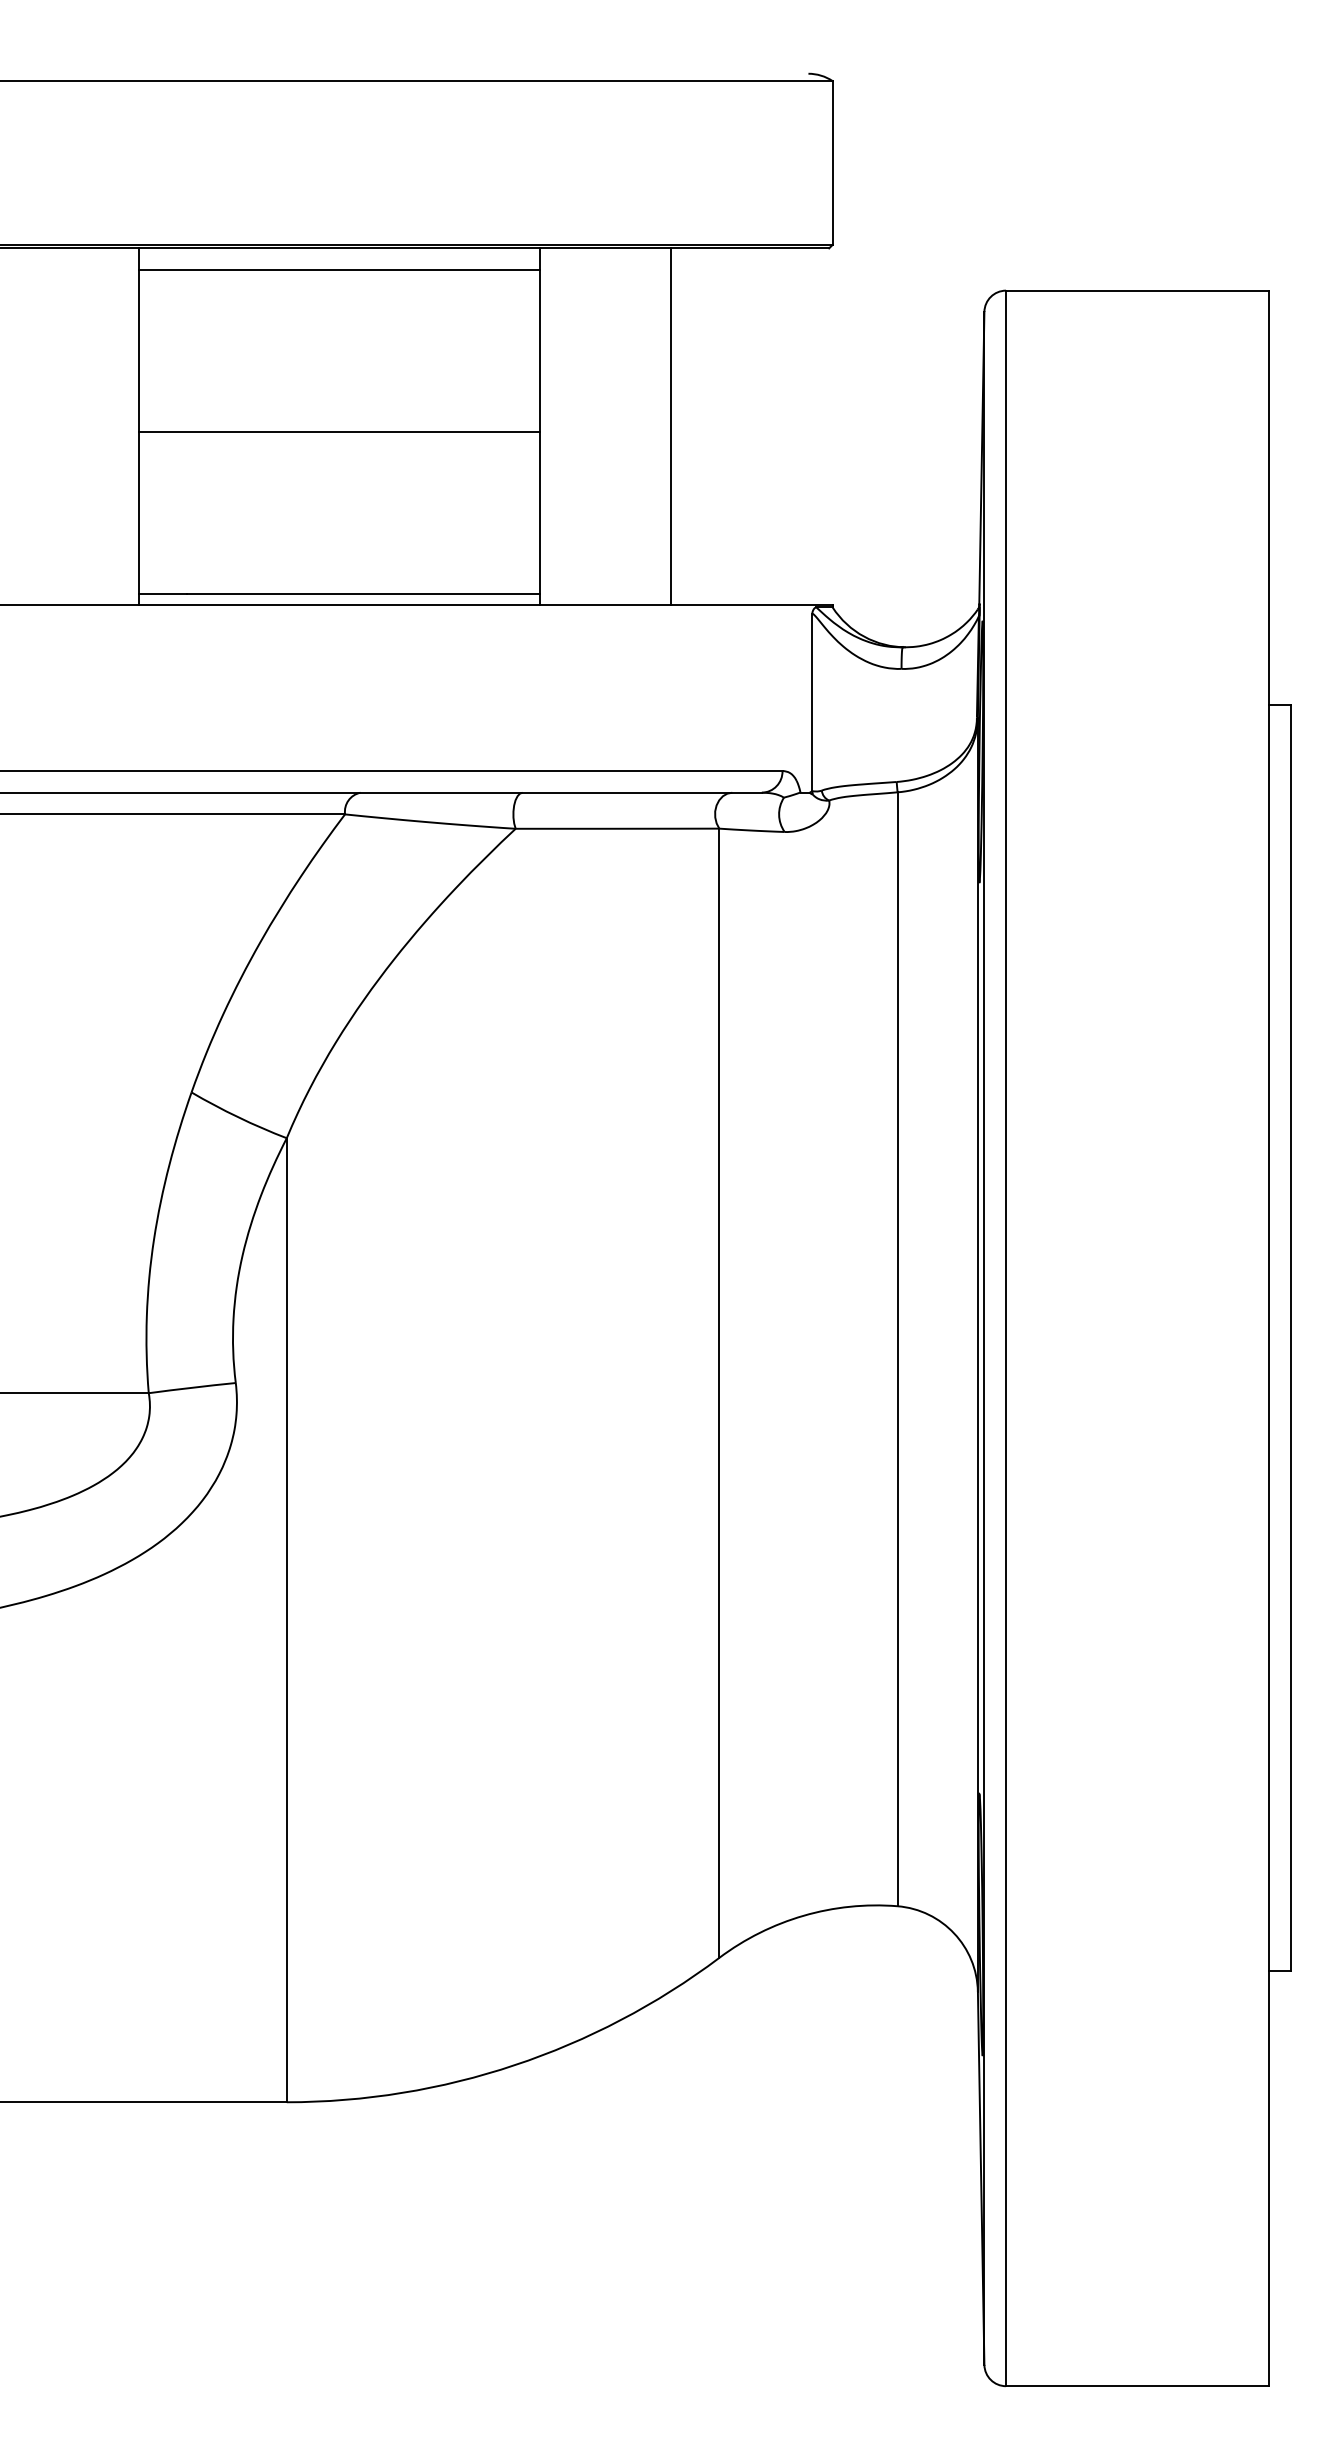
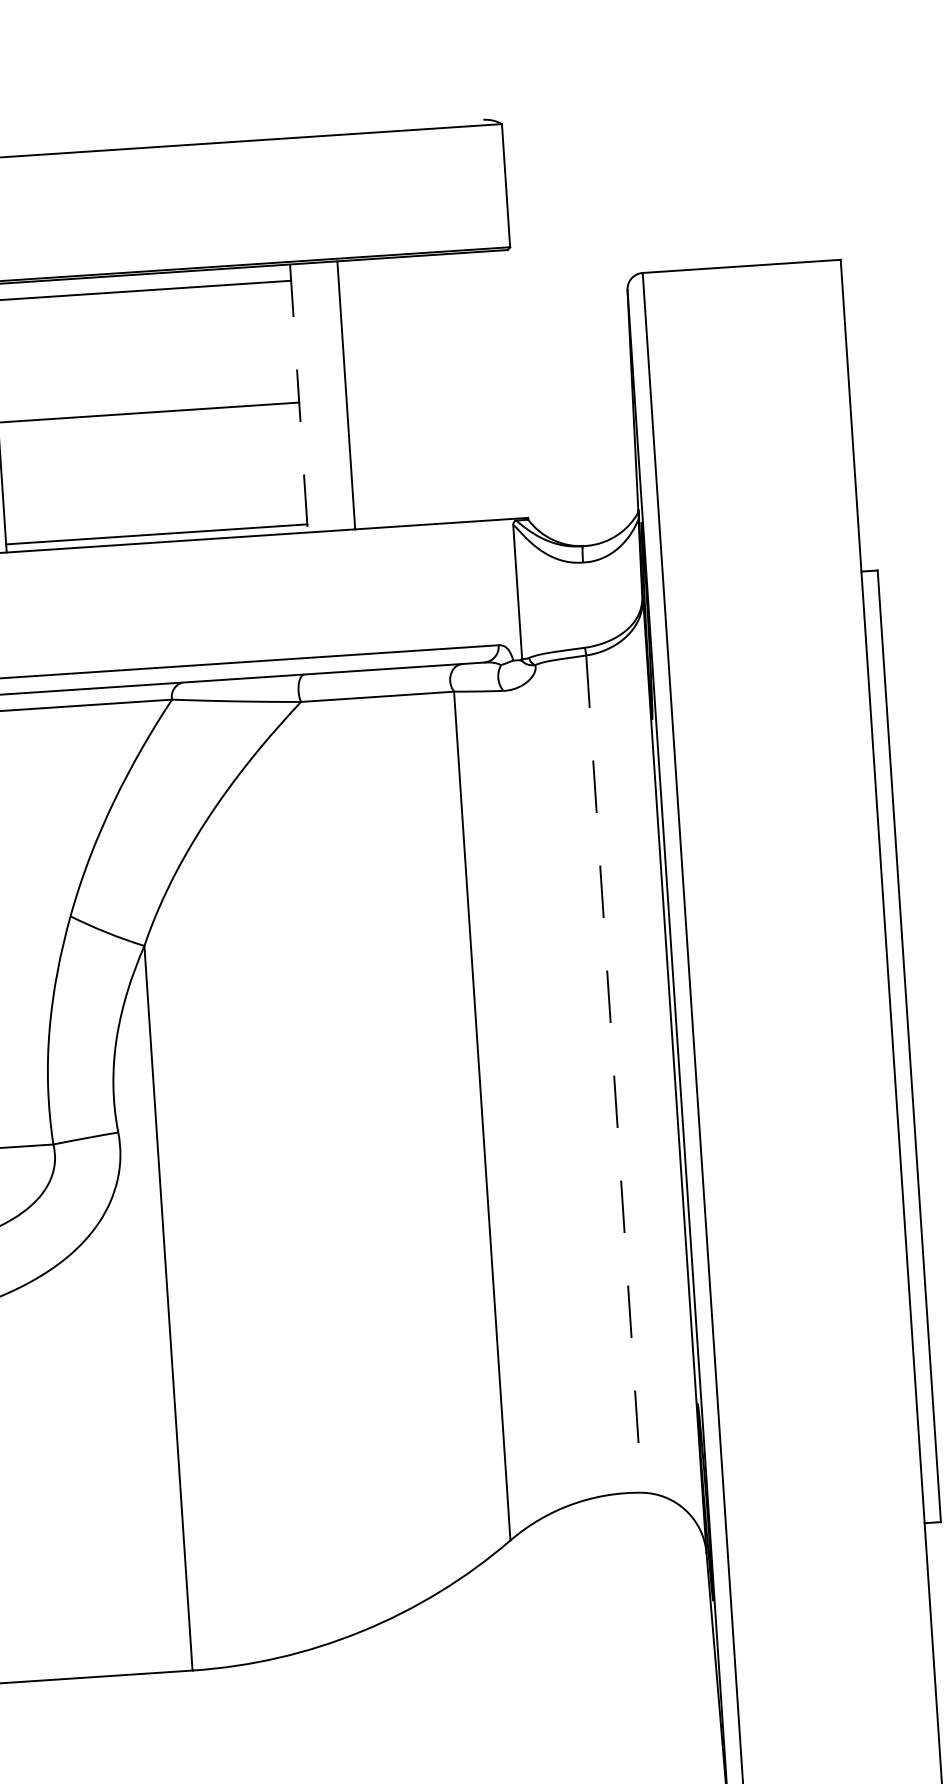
line: (670, 426) -> (346, 395), moved
line: (539, 427) -> (298, 399), solid -> dashed
line: (897, 1349) -> (614, 1074), solid -> dashed

